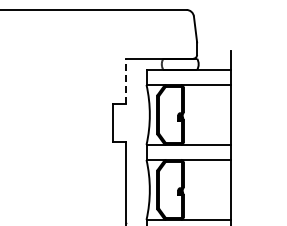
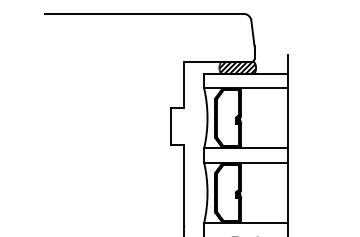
hatch: (180, 63) -> (237, 67), added
line: (125, 81) -> (183, 85), dashed -> solid

